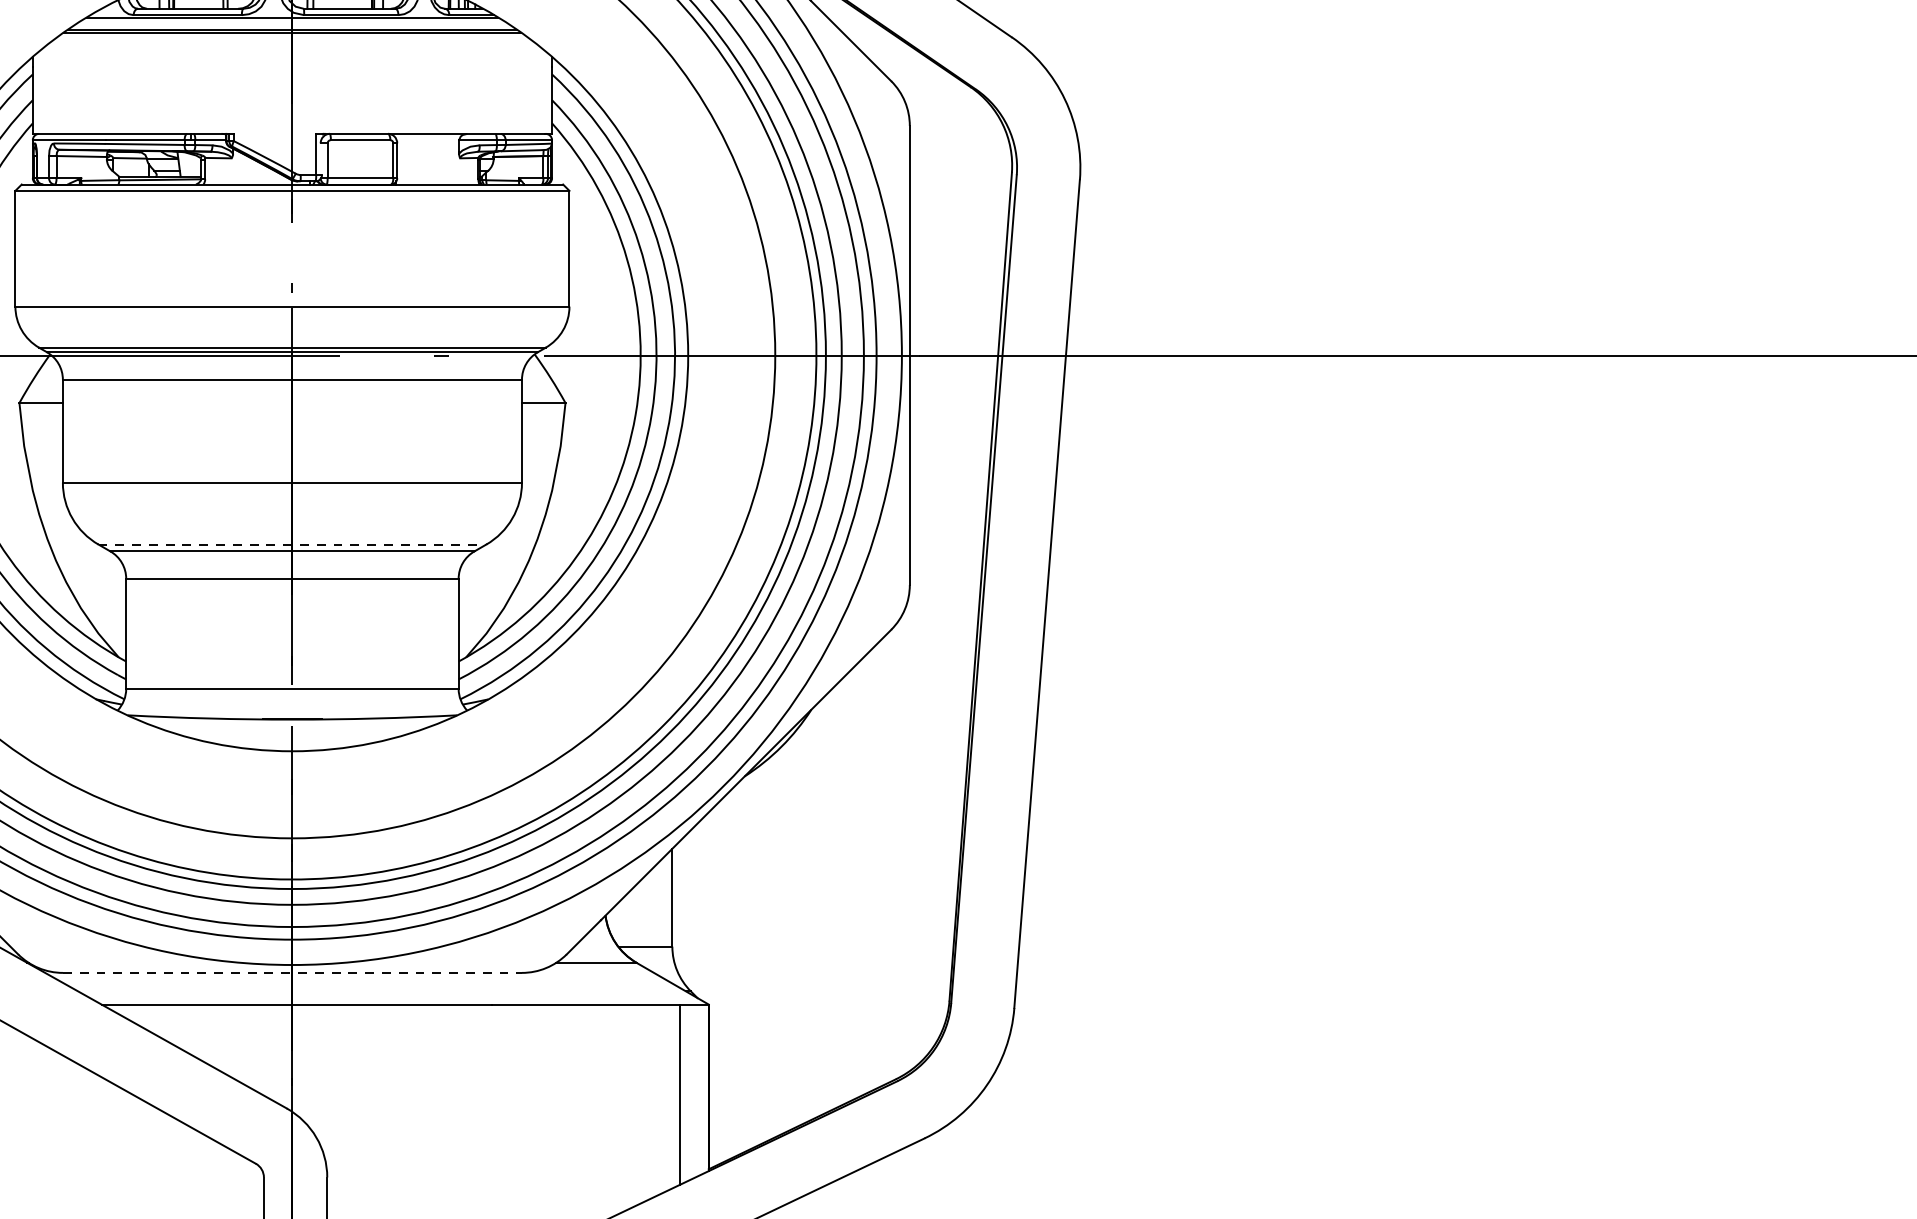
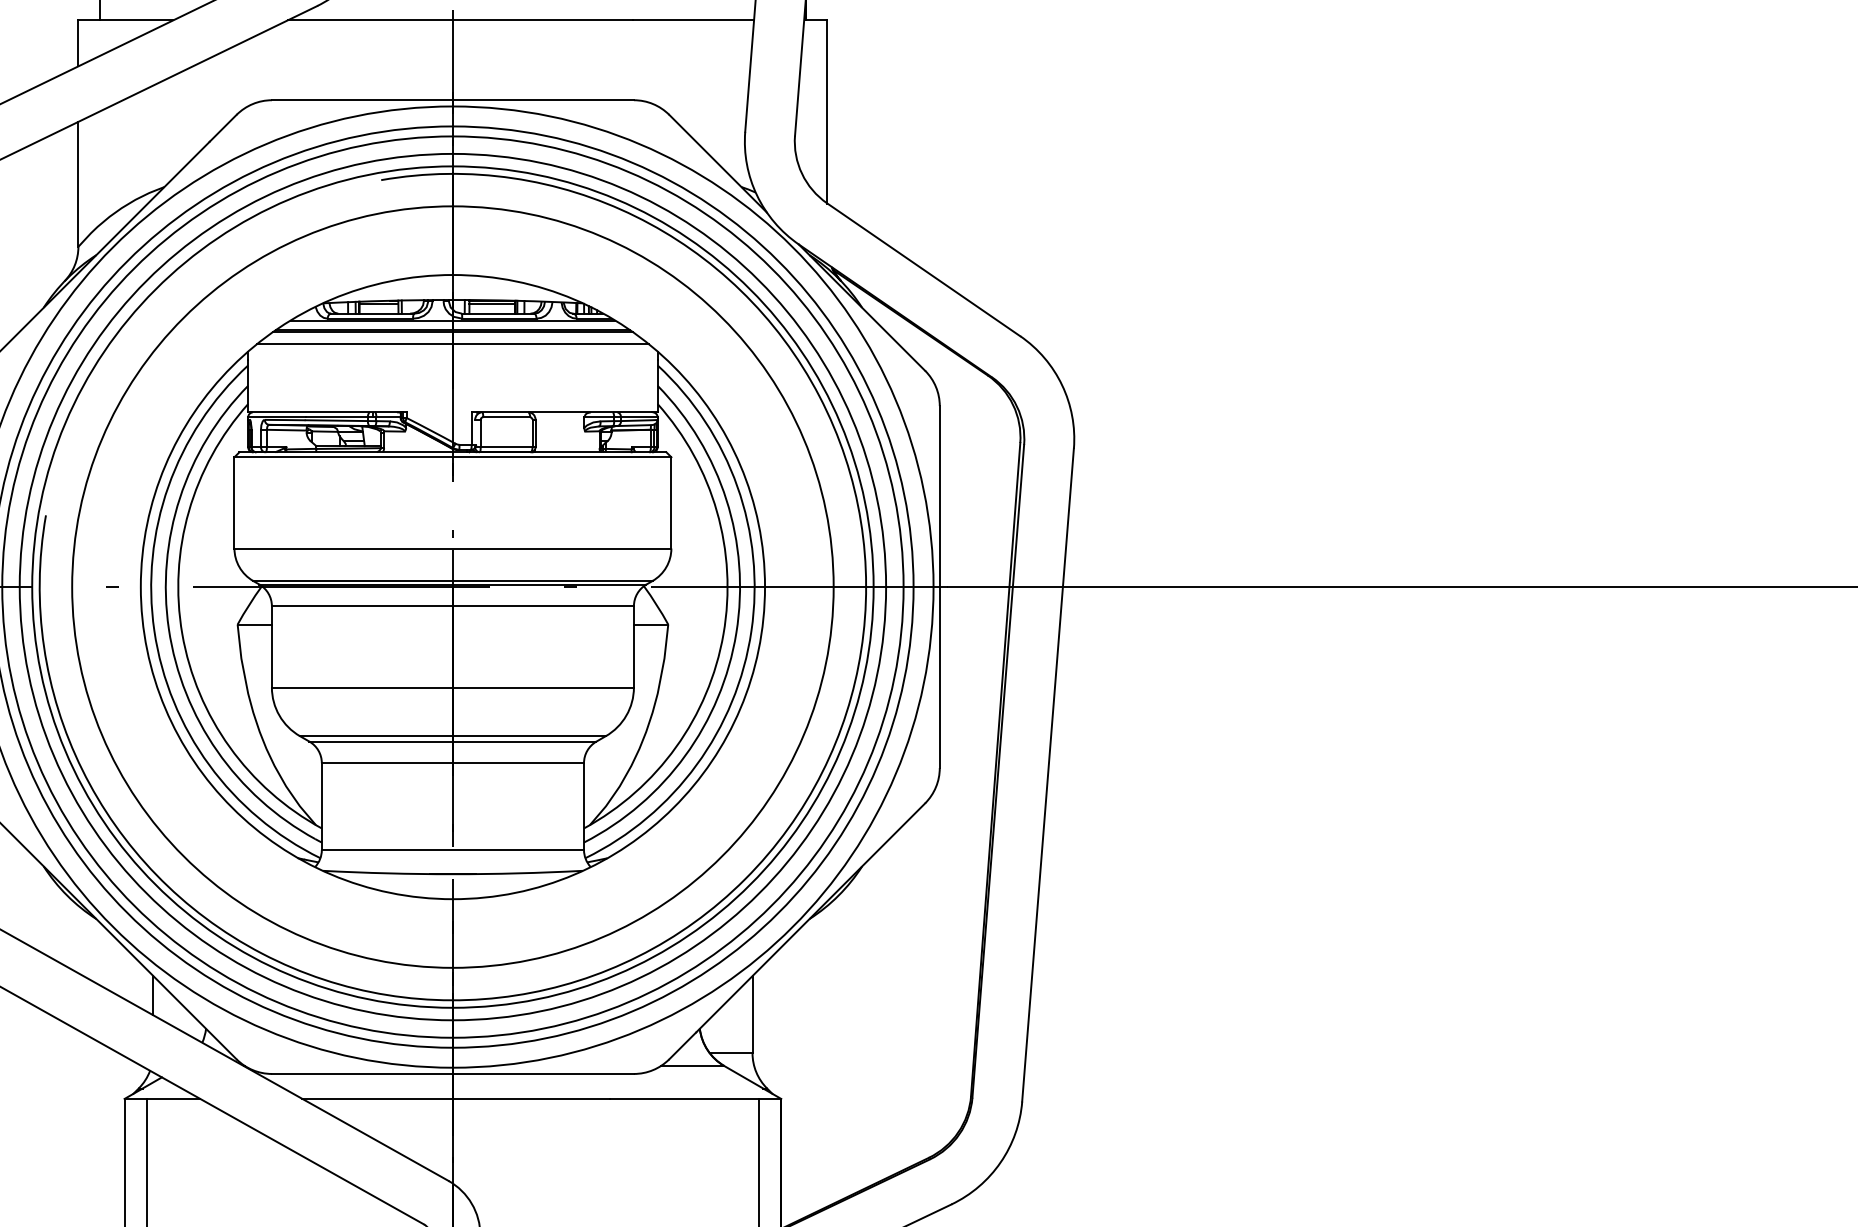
line: (291, 47) -> (452, 344), added
line: (291, 544) -> (452, 736), dashed -> solid
line: (291, 972) -> (452, 1073), dashed -> solid

